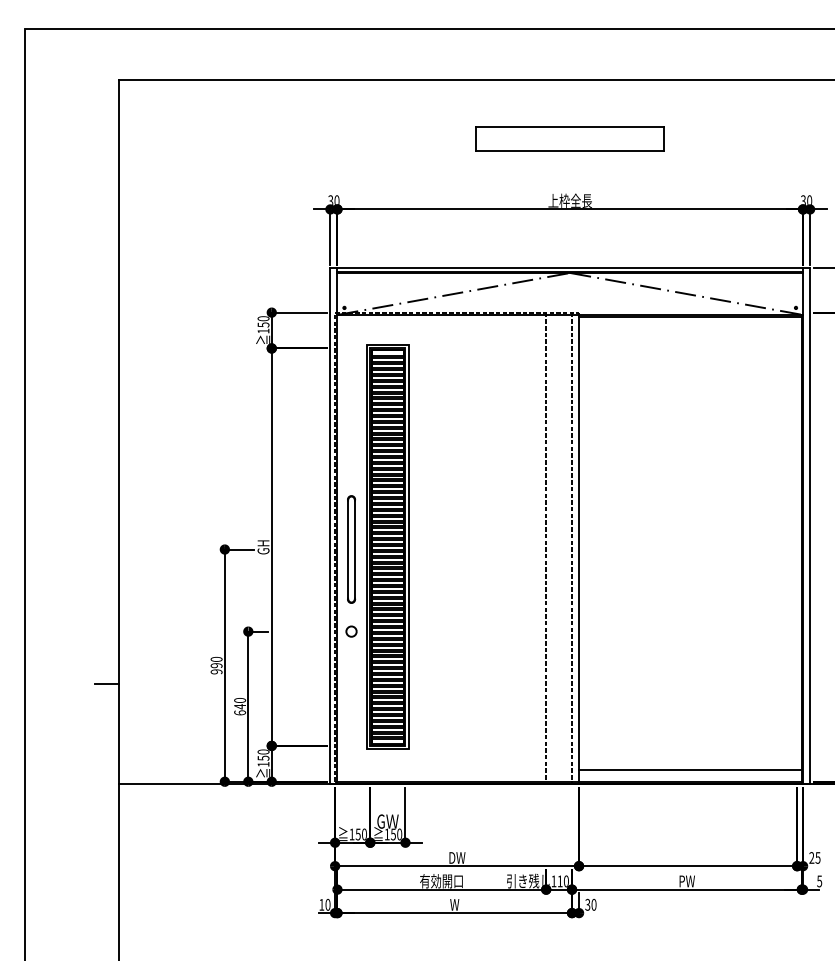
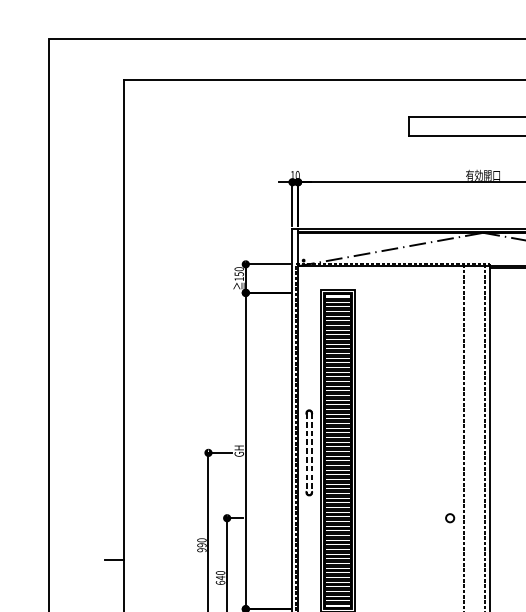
text: (330, 199) -> (292, 174), 30 -> 10
text: (569, 200) -> (482, 175), 上枠全長 -> 有効開口
line: (348, 549) -> (306, 452), solid -> dashed
line: (354, 549) -> (311, 452), solid -> dashed
circle: (351, 631) -> (450, 518), moved

